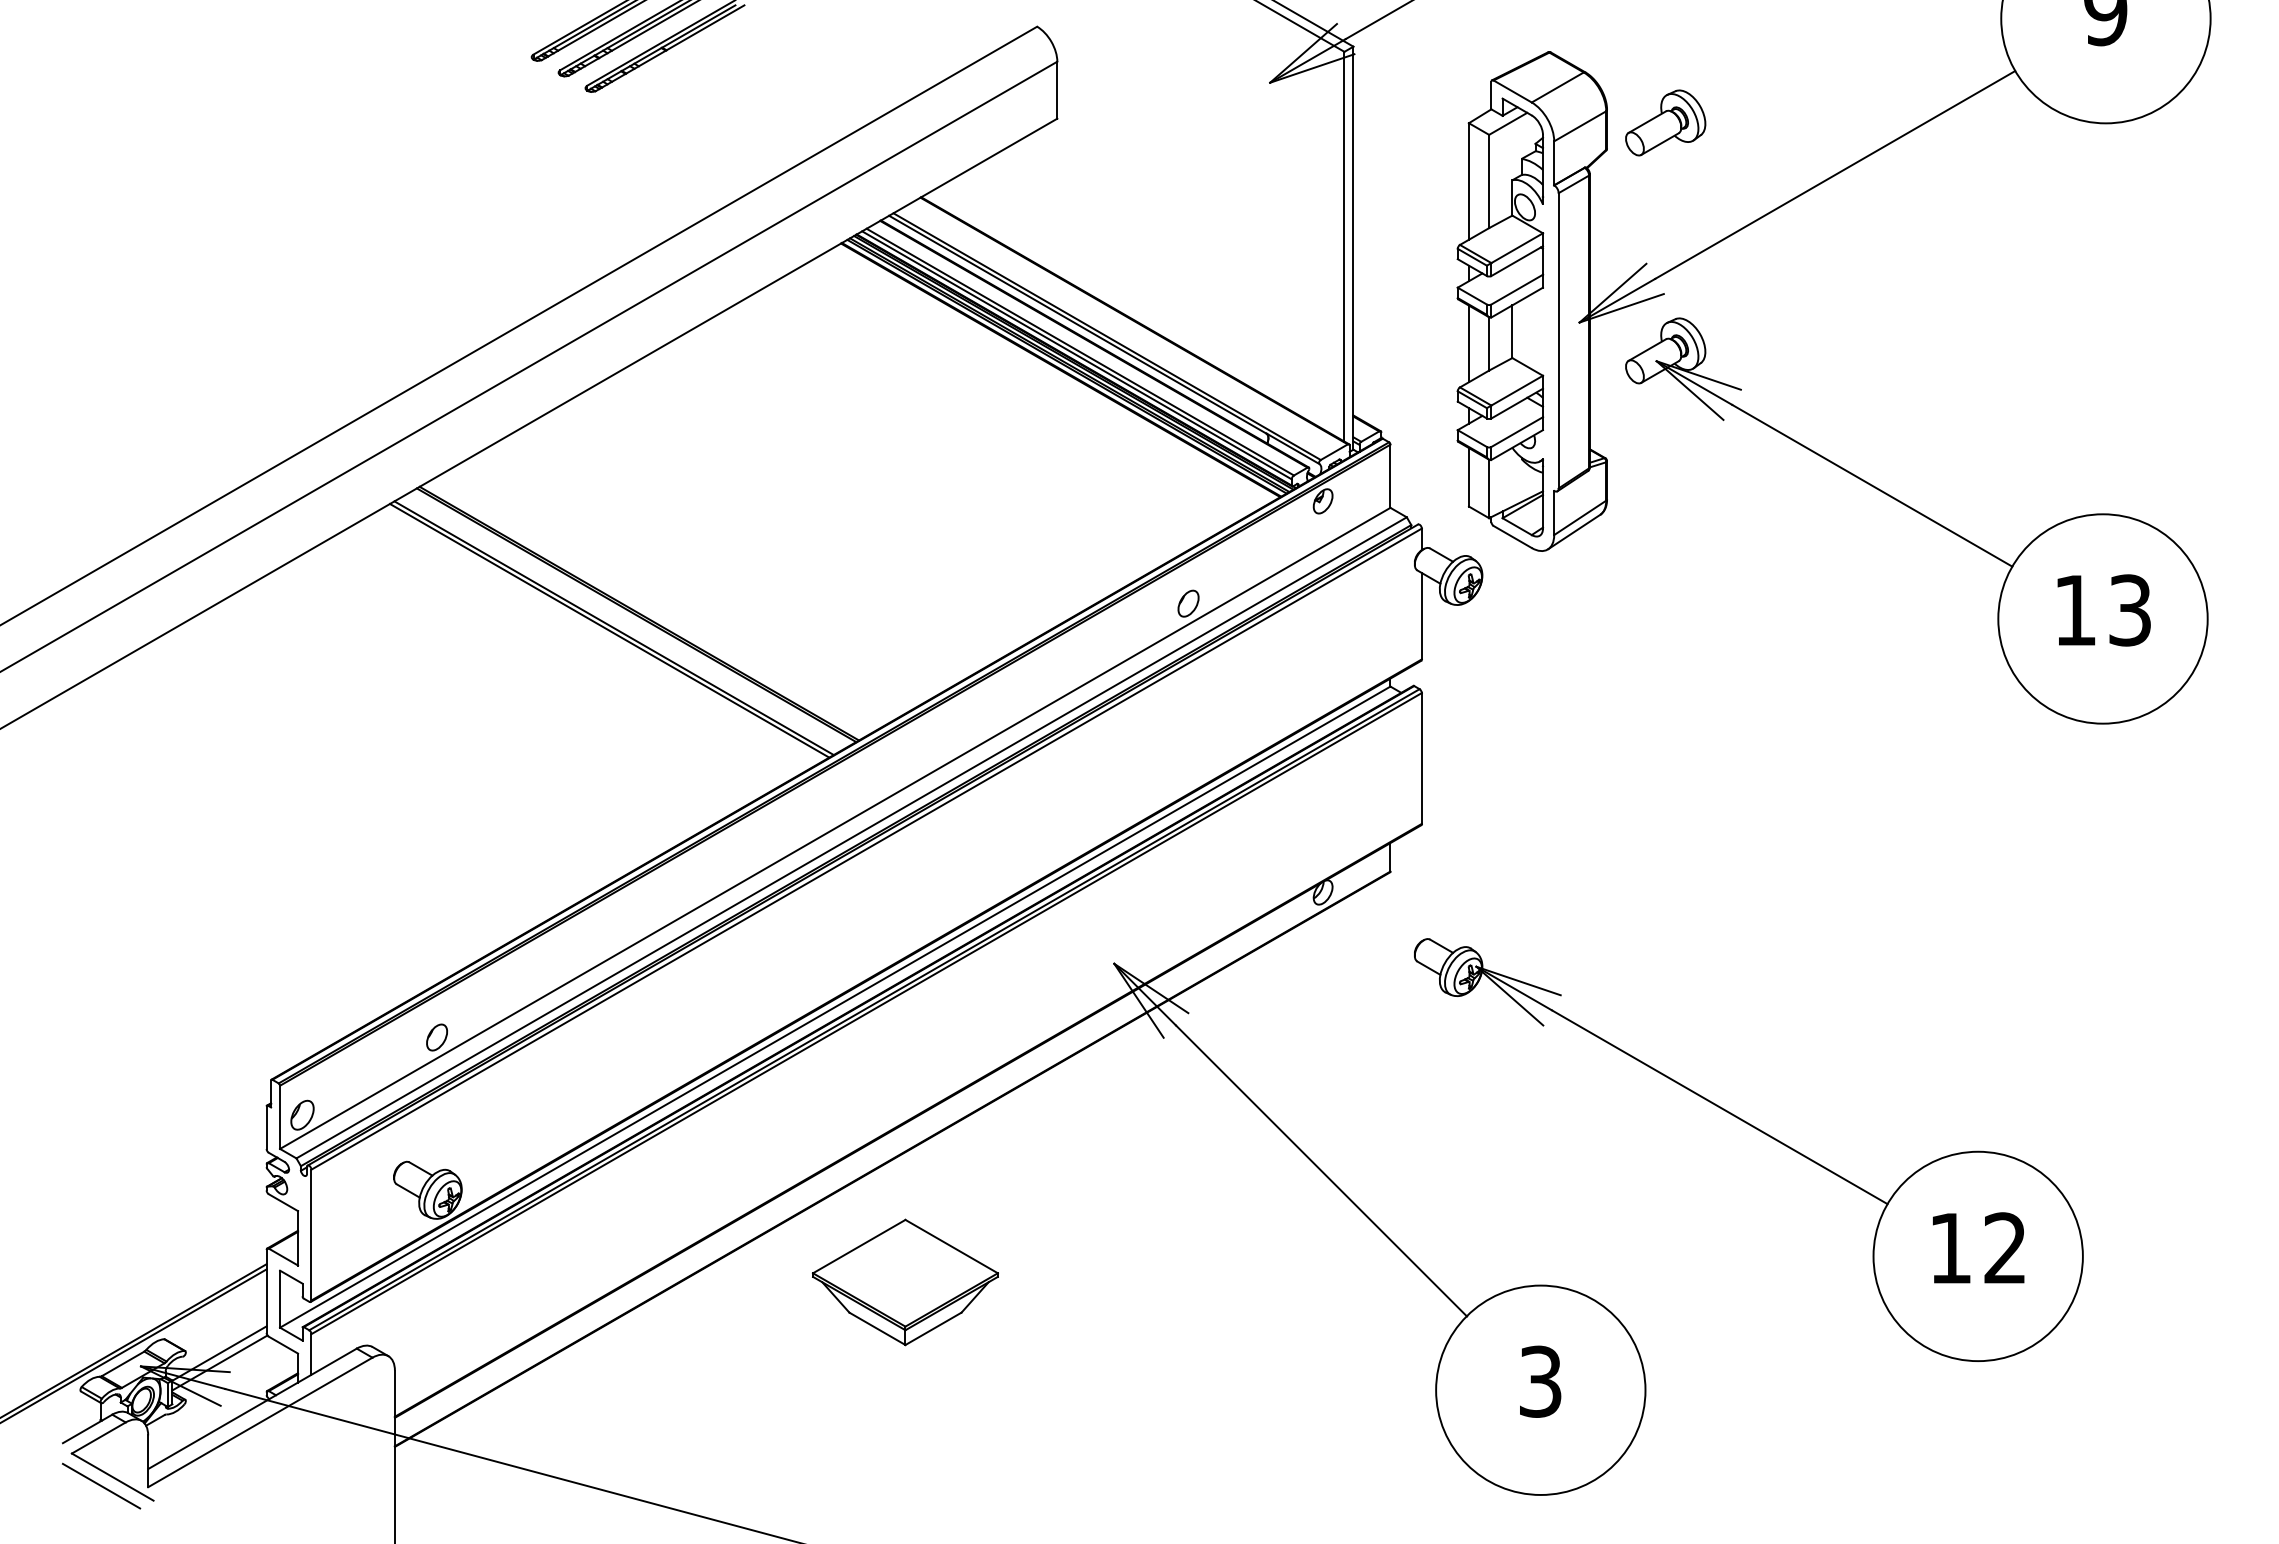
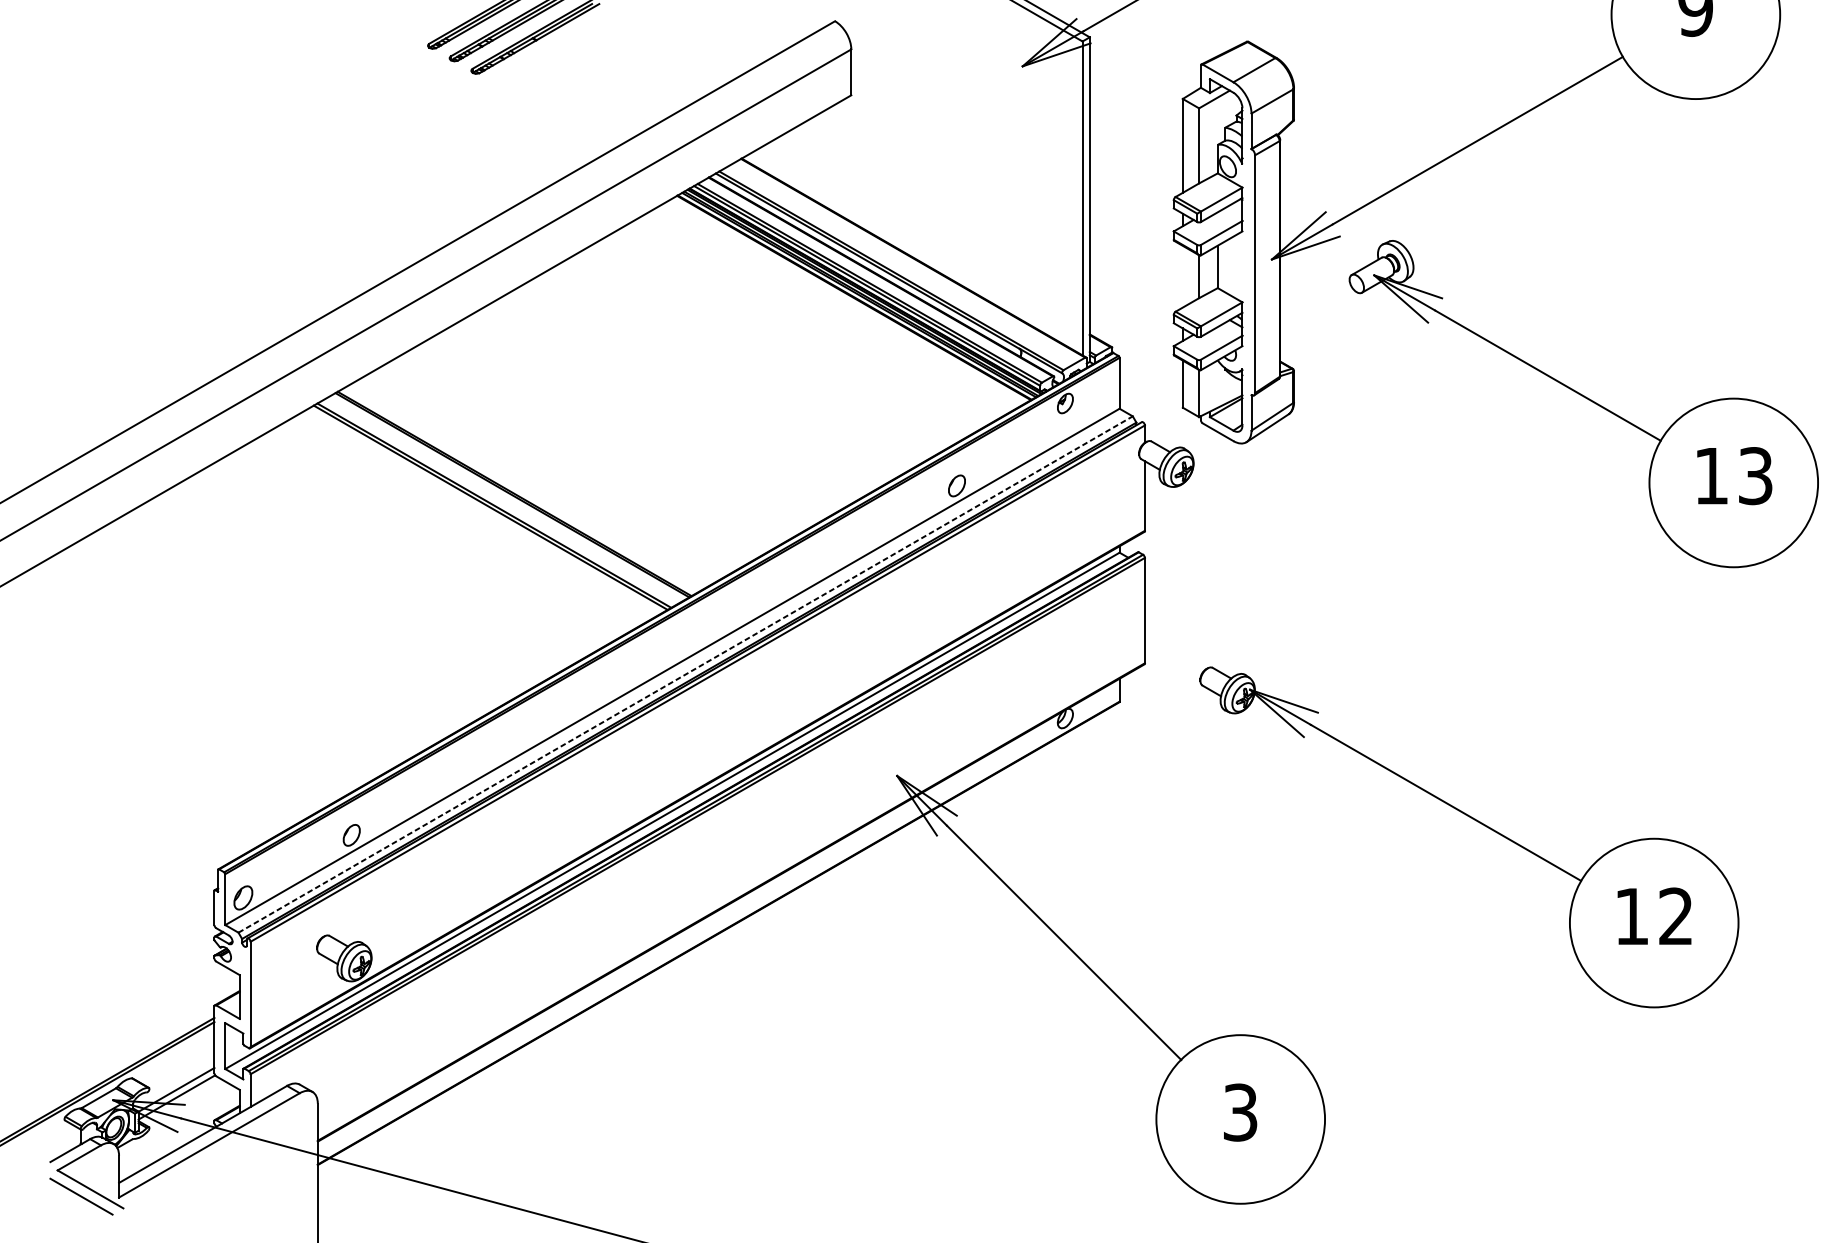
part: (1665, 122) -> (1341, 98), removed
line: (1468, 343) -> (1182, 276), removed
part: (1919, 514) -> (1585, 398), moved
line: (852, 837) -> (686, 674), solid -> dashed
part: (1757, 1130) -> (1476, 821), moved
part: (905, 1282) -> (729, 1032), removed

